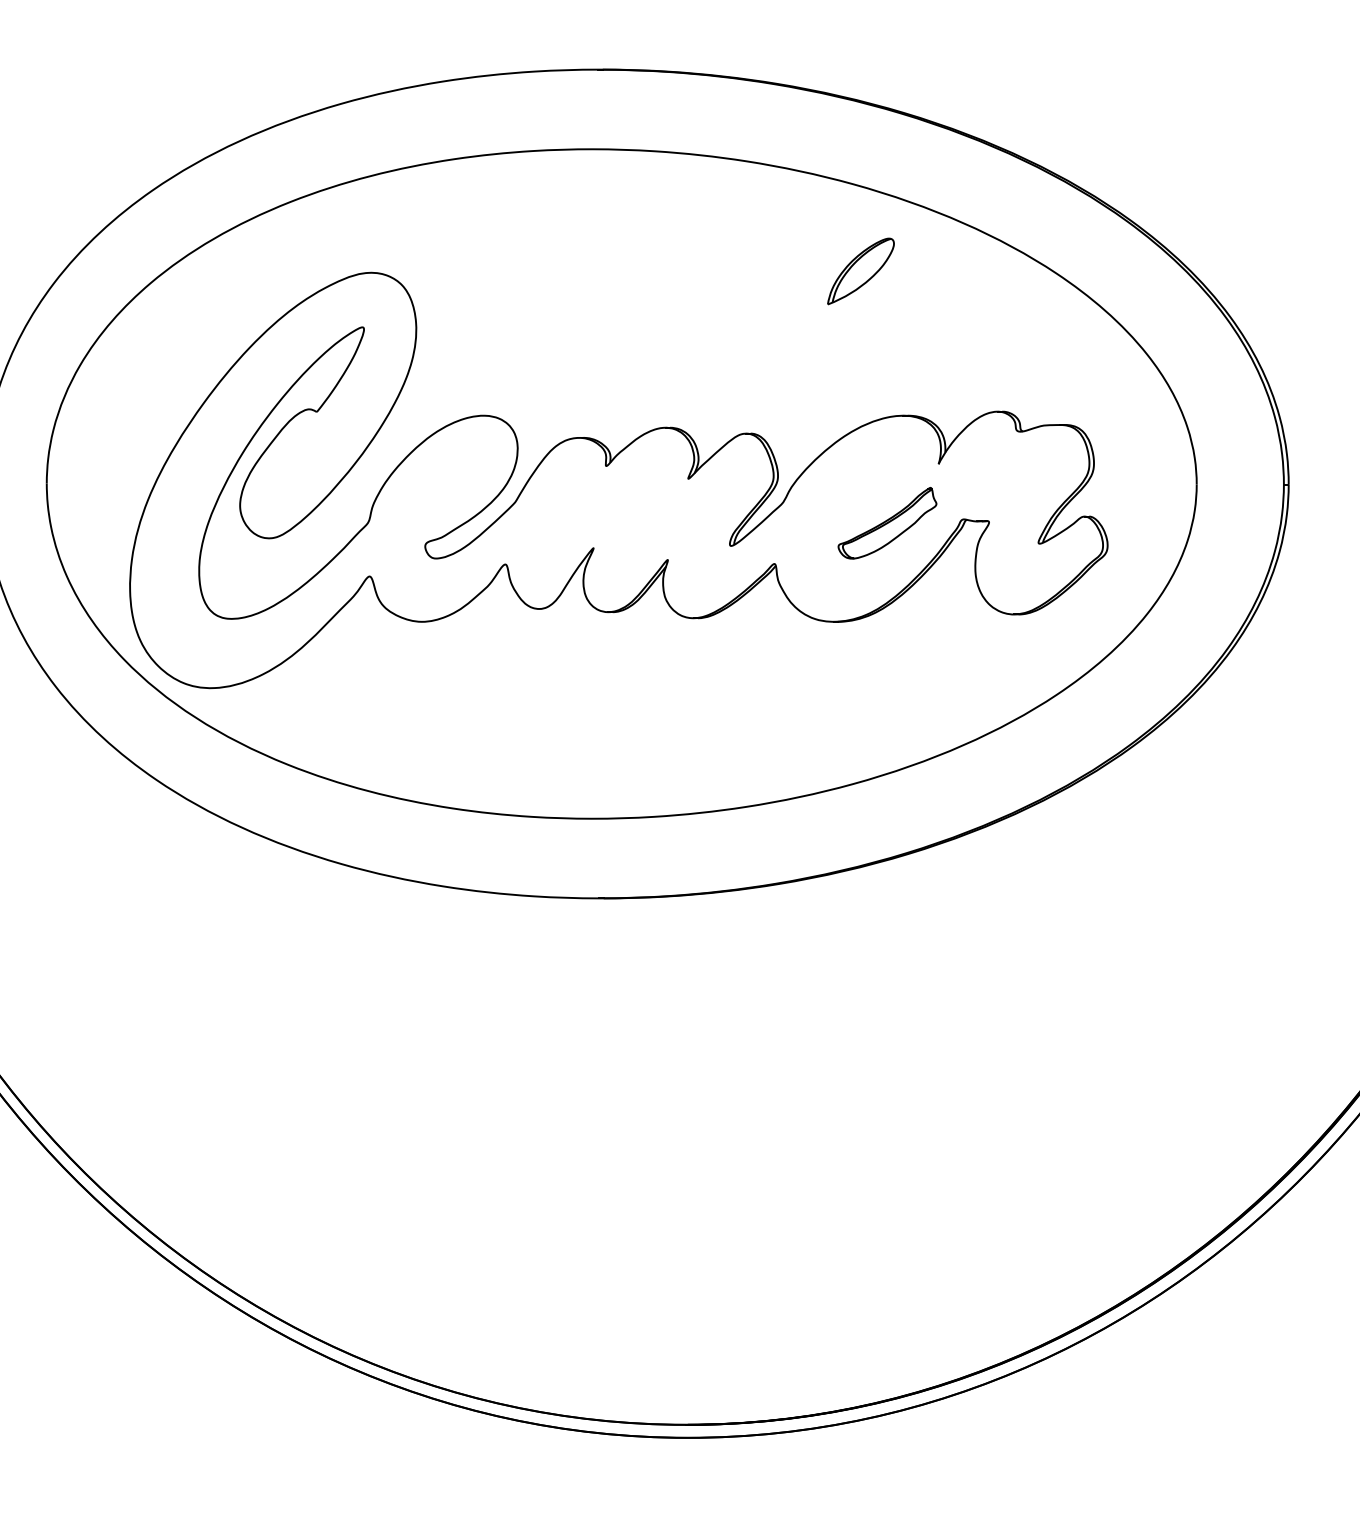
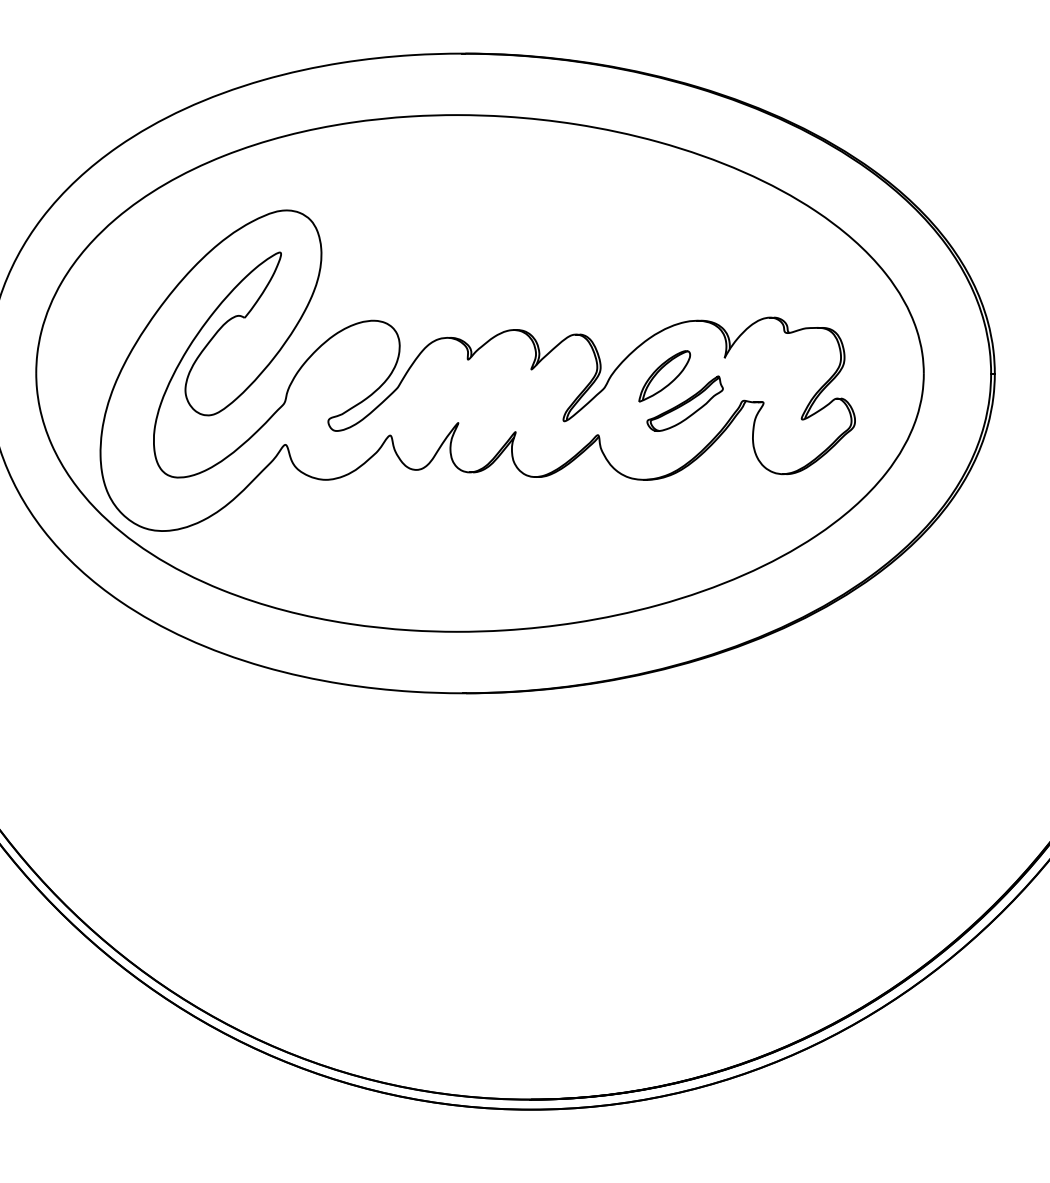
part: (860, 271) -> (664, 376), moved

